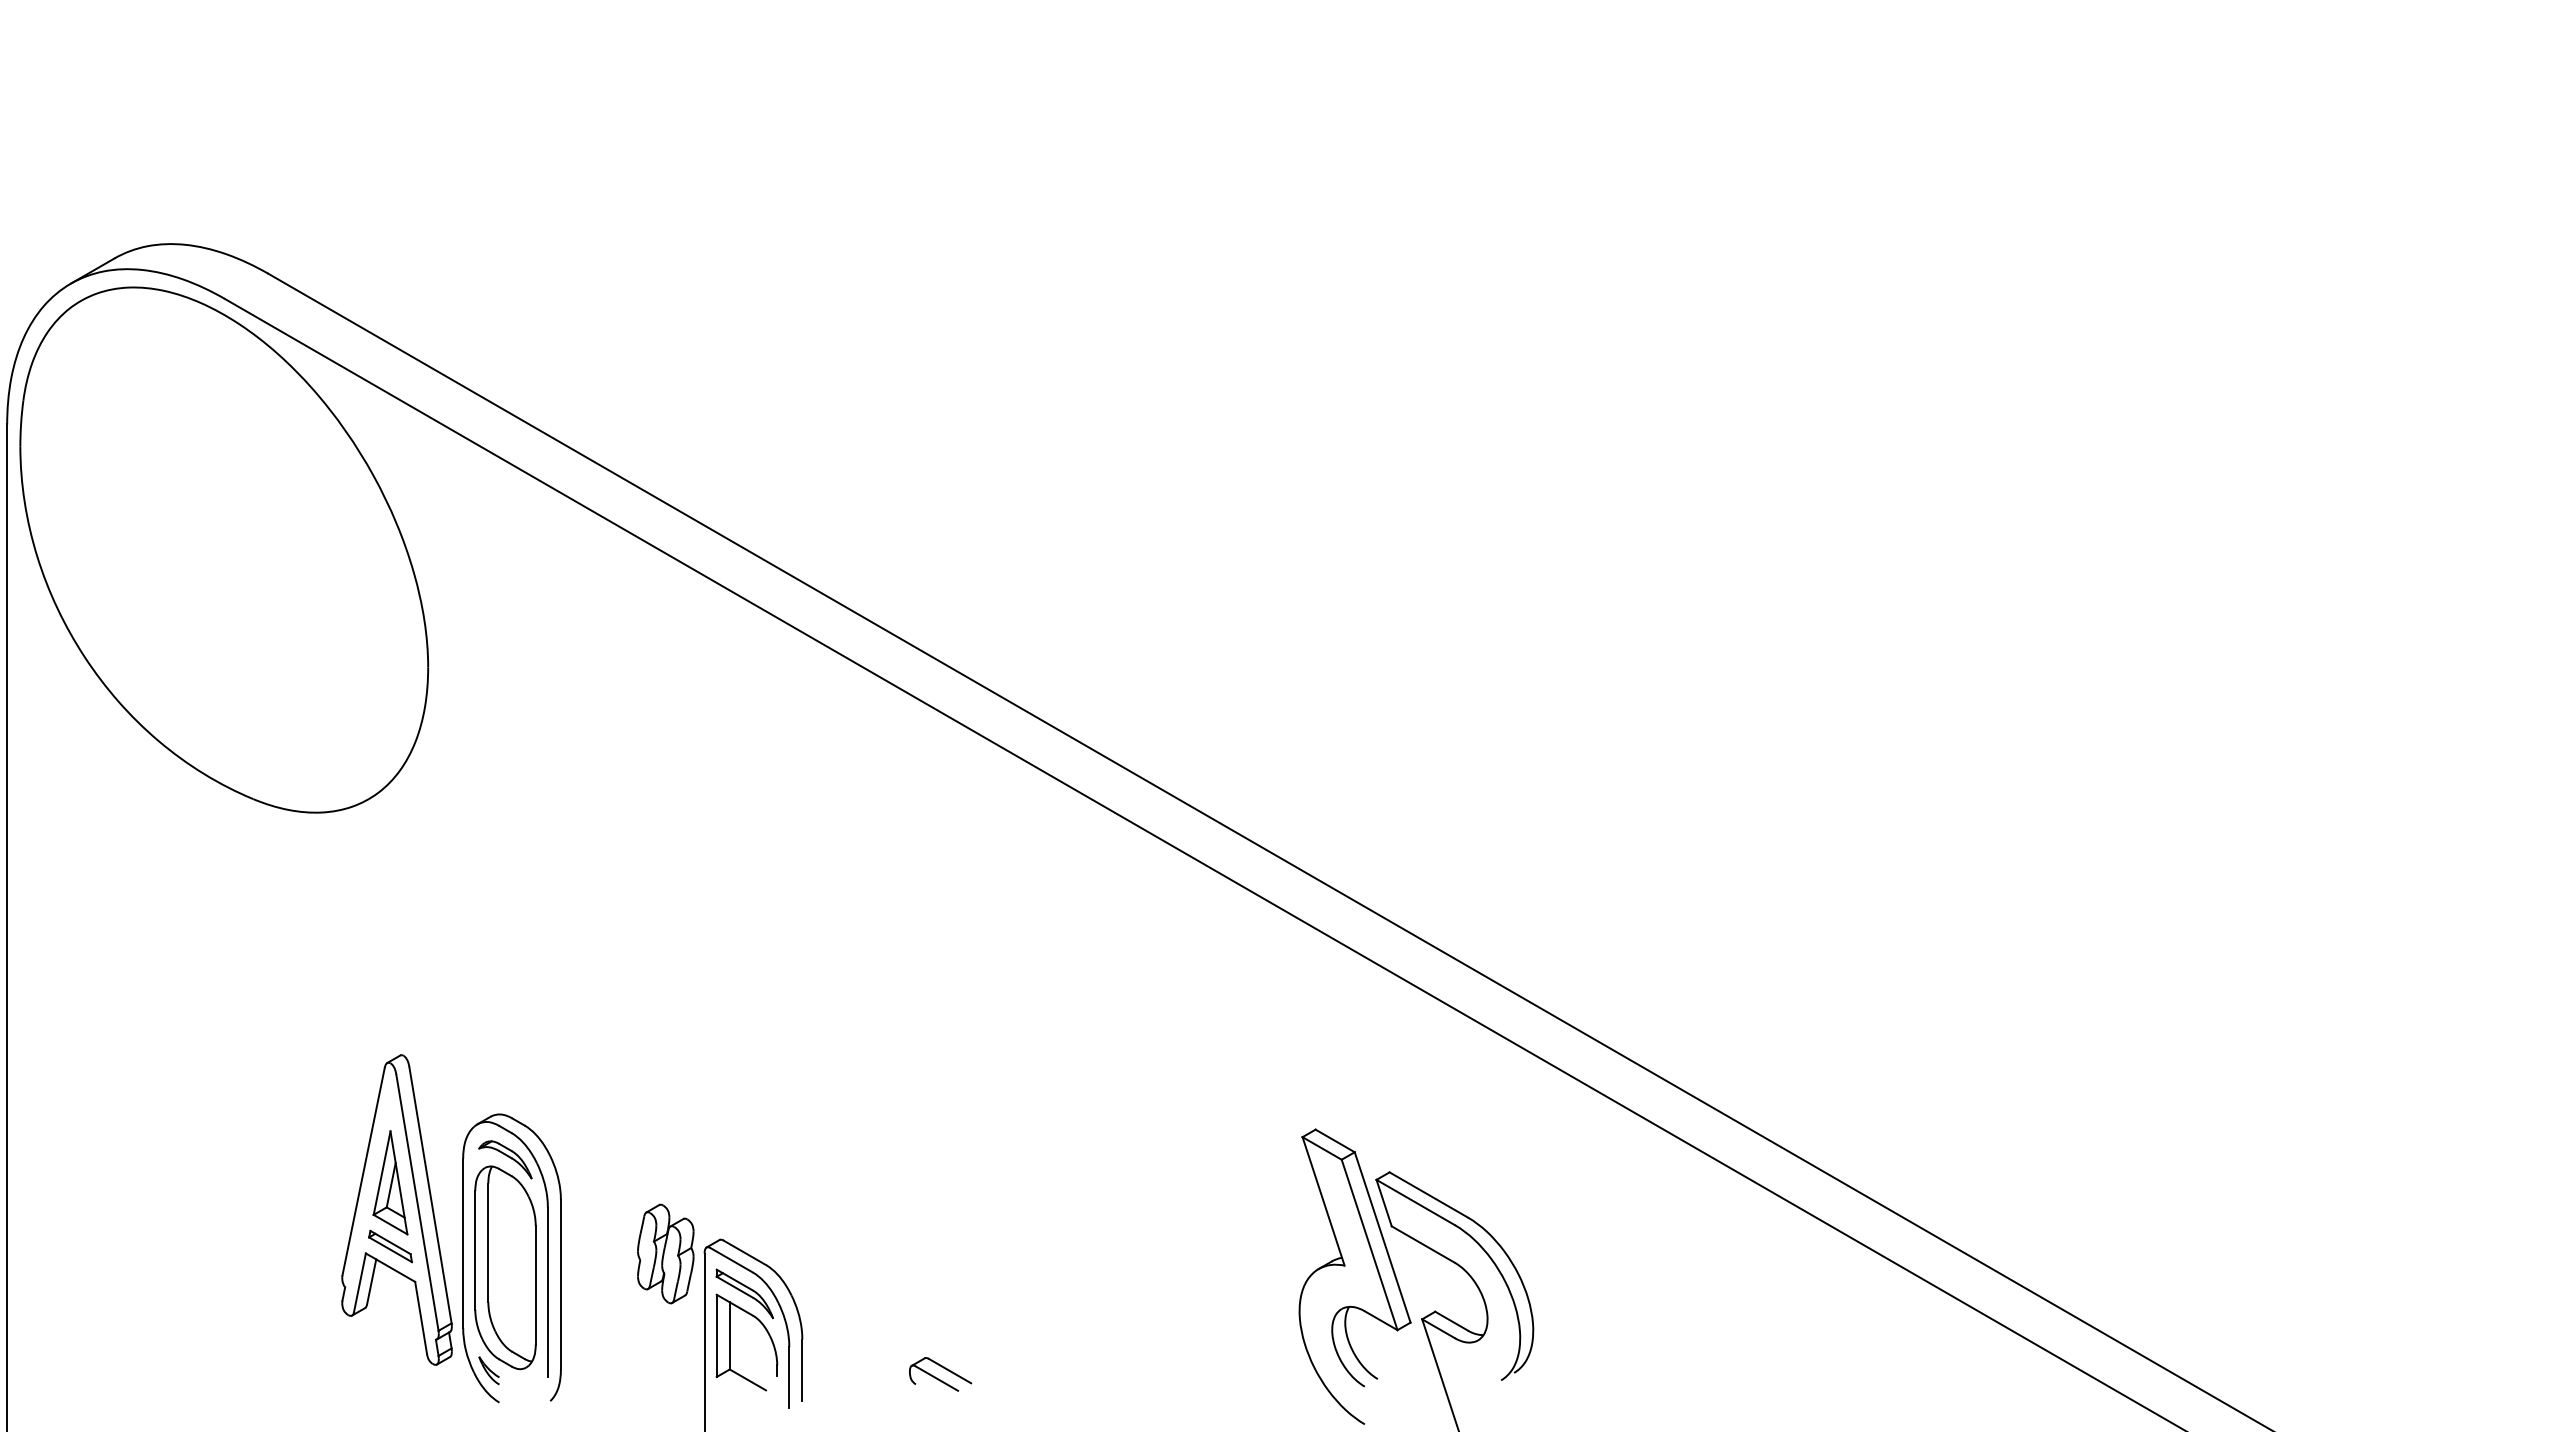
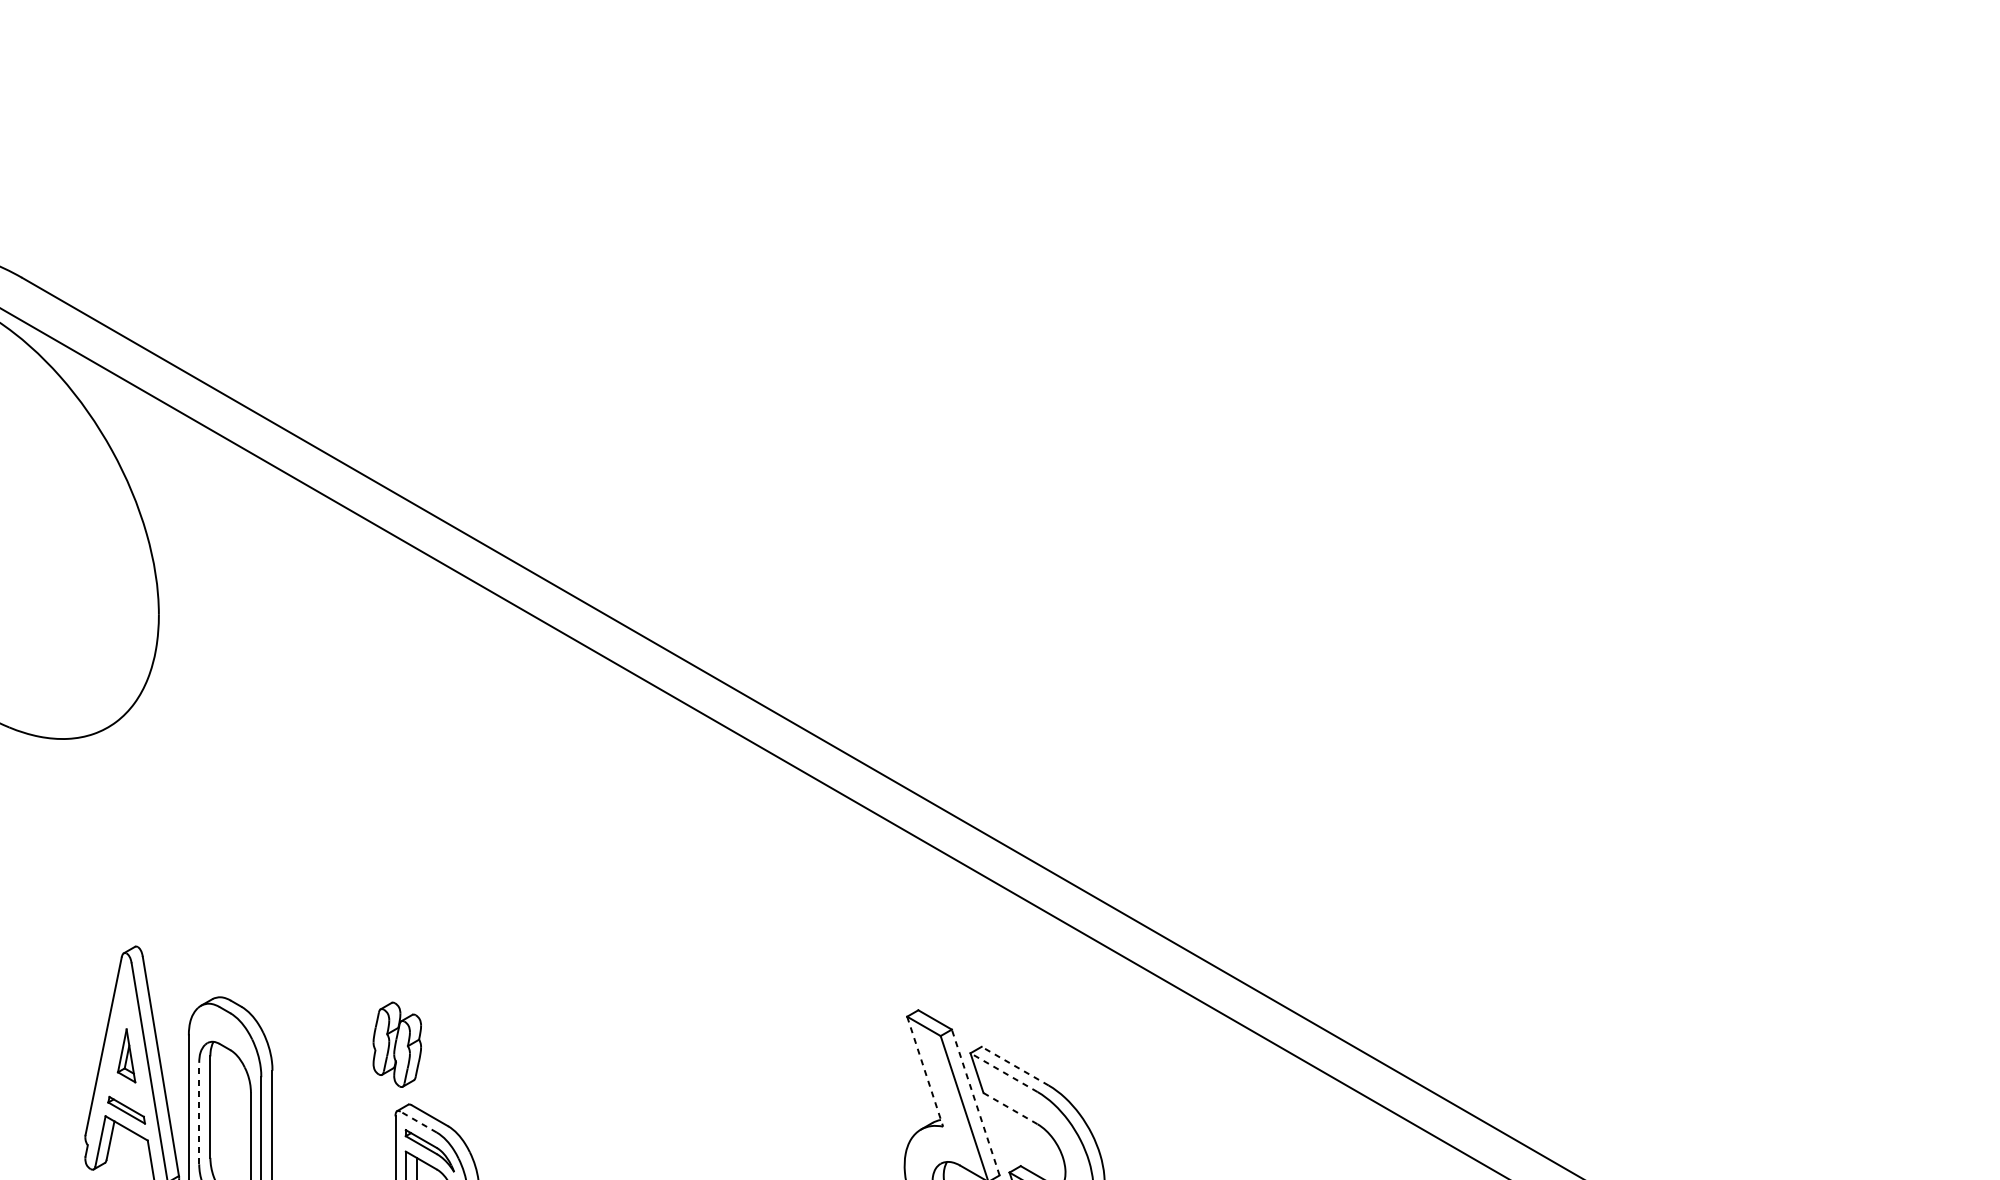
part: (505, 1159) -> (225, 1035), removed
part: (390, 1182) -> (126, 1055), size x0.6
line: (1428, 1194) -> (1014, 1065), solid -> dashed
line: (1323, 1201) -> (925, 1071), solid -> dashed
line: (1415, 1202) -> (1003, 1072), solid -> dashed
line: (1382, 1237) -> (975, 1102), solid -> dashed
line: (1423, 1244) -> (1010, 1108), solid -> dashed
line: (475, 1249) -> (199, 1112), solid -> dashed
part: (665, 1253) -> (397, 1044), moved
line: (731, 1260) -> (418, 1122), solid -> dashed

